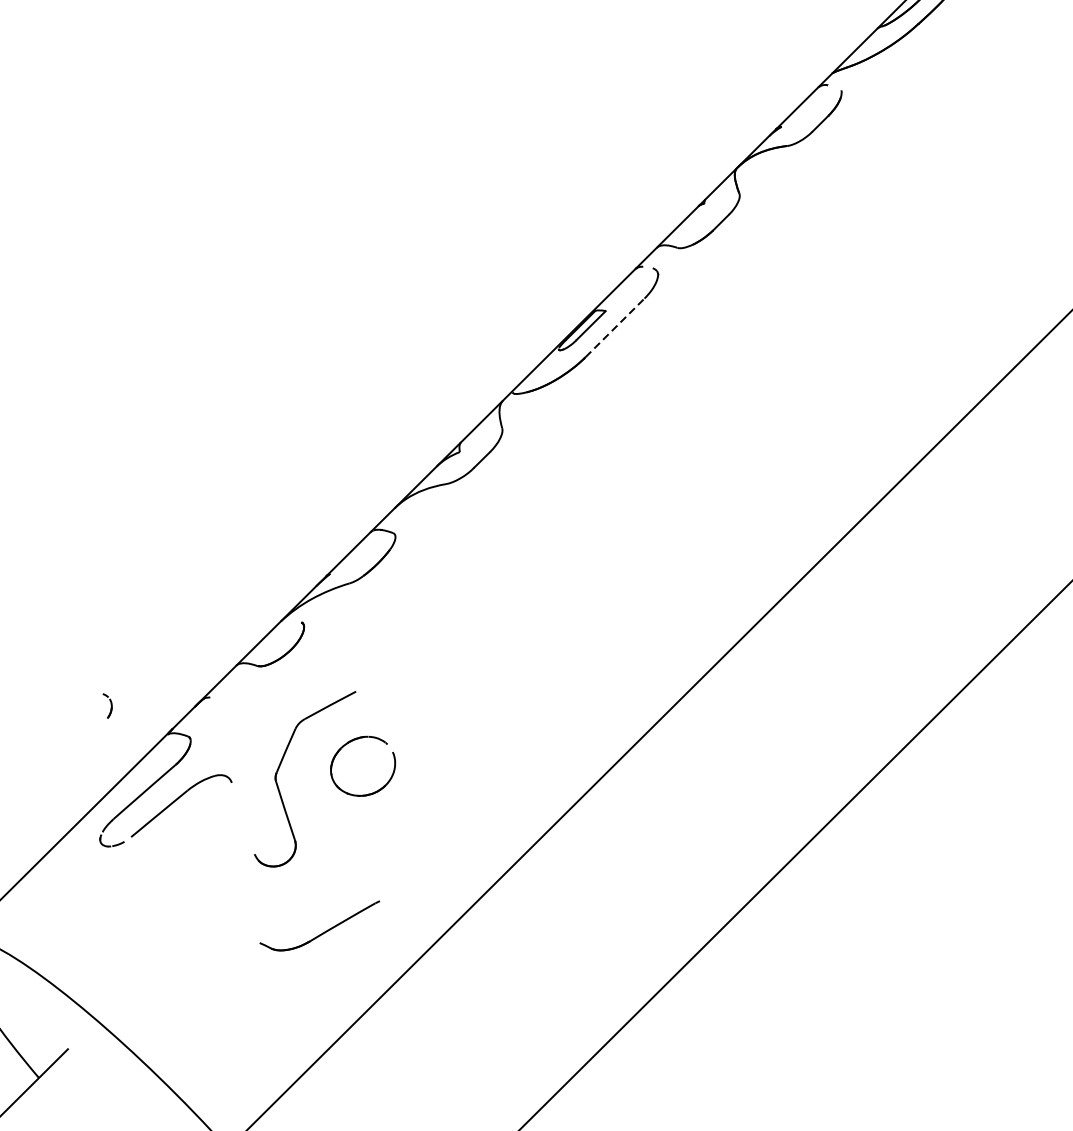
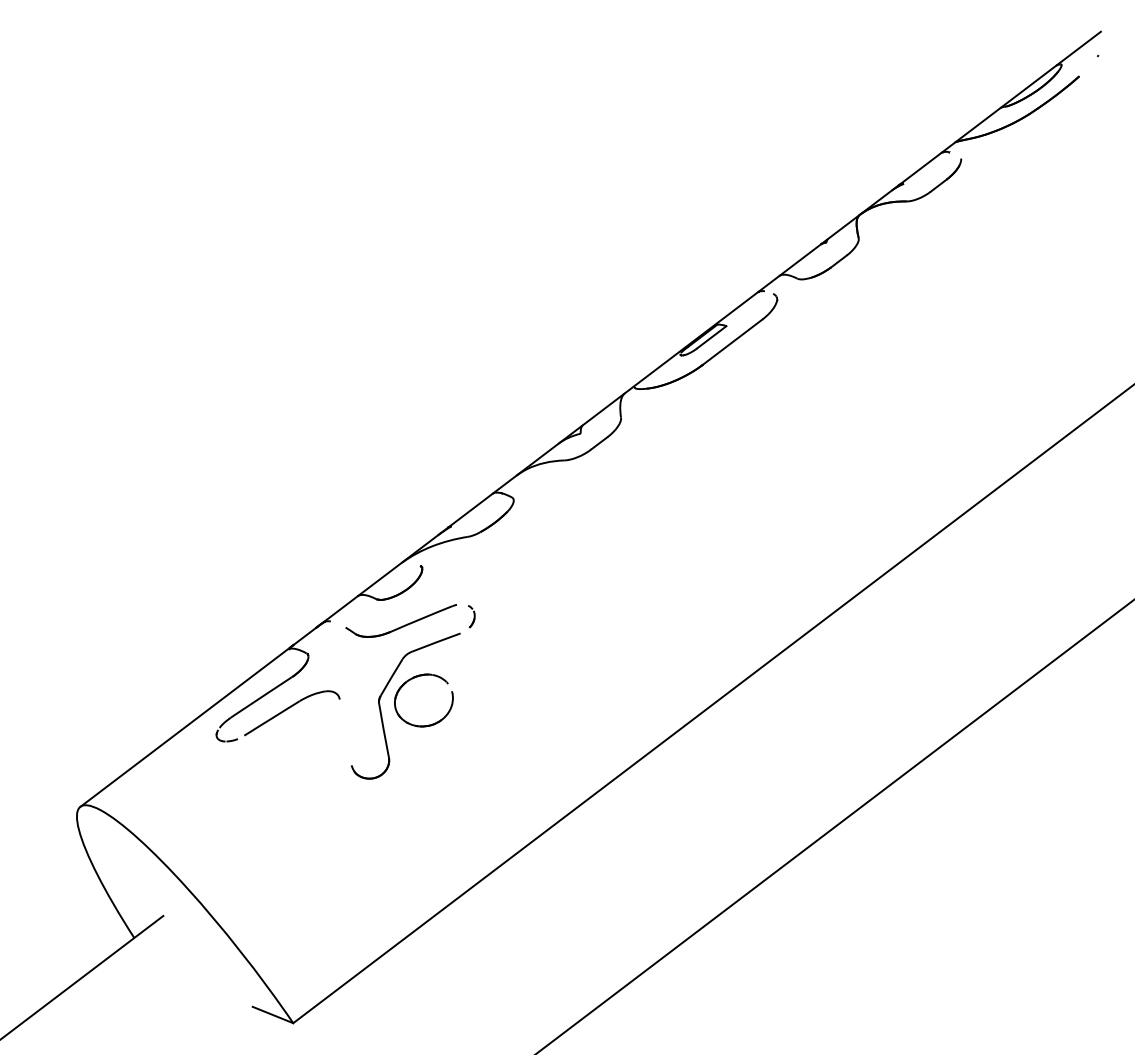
line: (615, 327) -> (733, 341), dashed -> solid
part: (108, 705) -> (471, 616), moved
part: (347, 744) -> (412, 679), moved
part: (319, 927) -> (400, 620), moved

